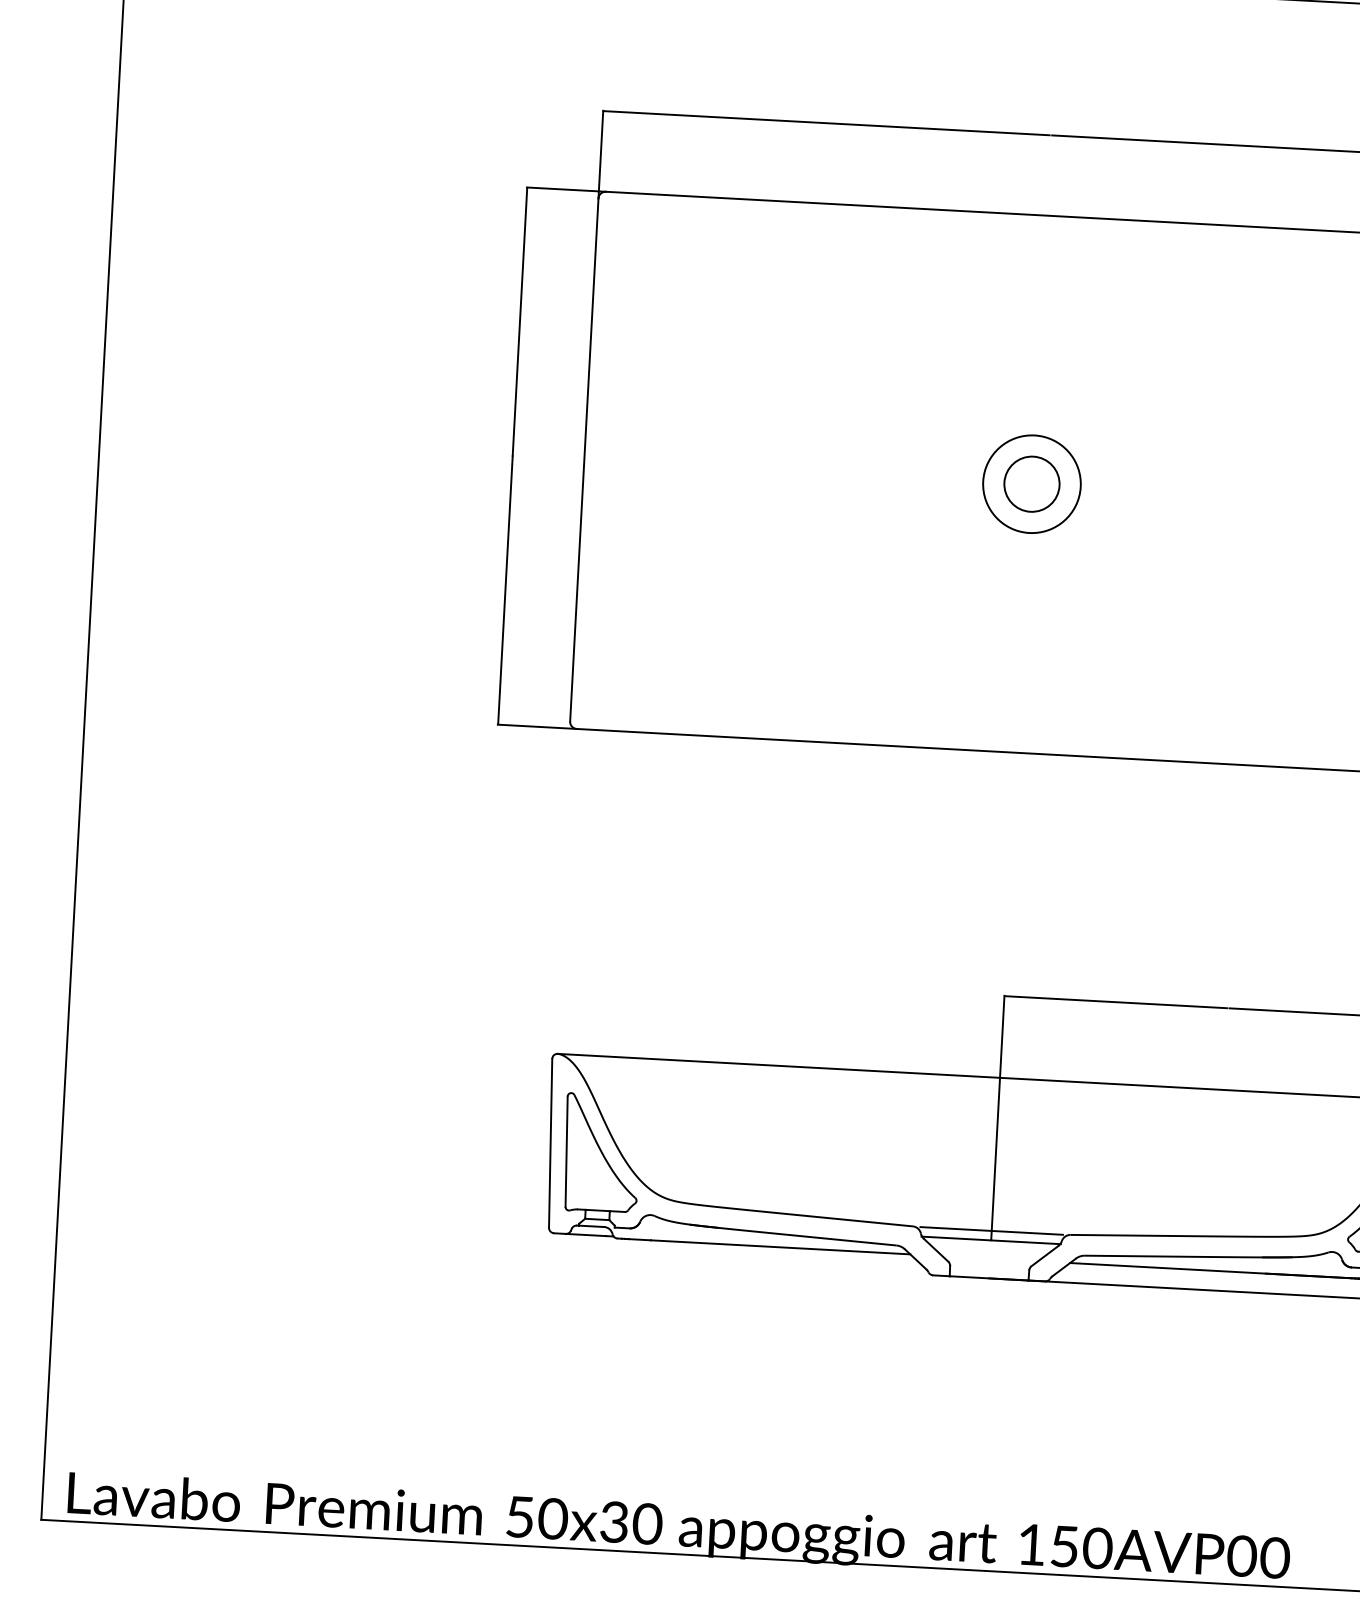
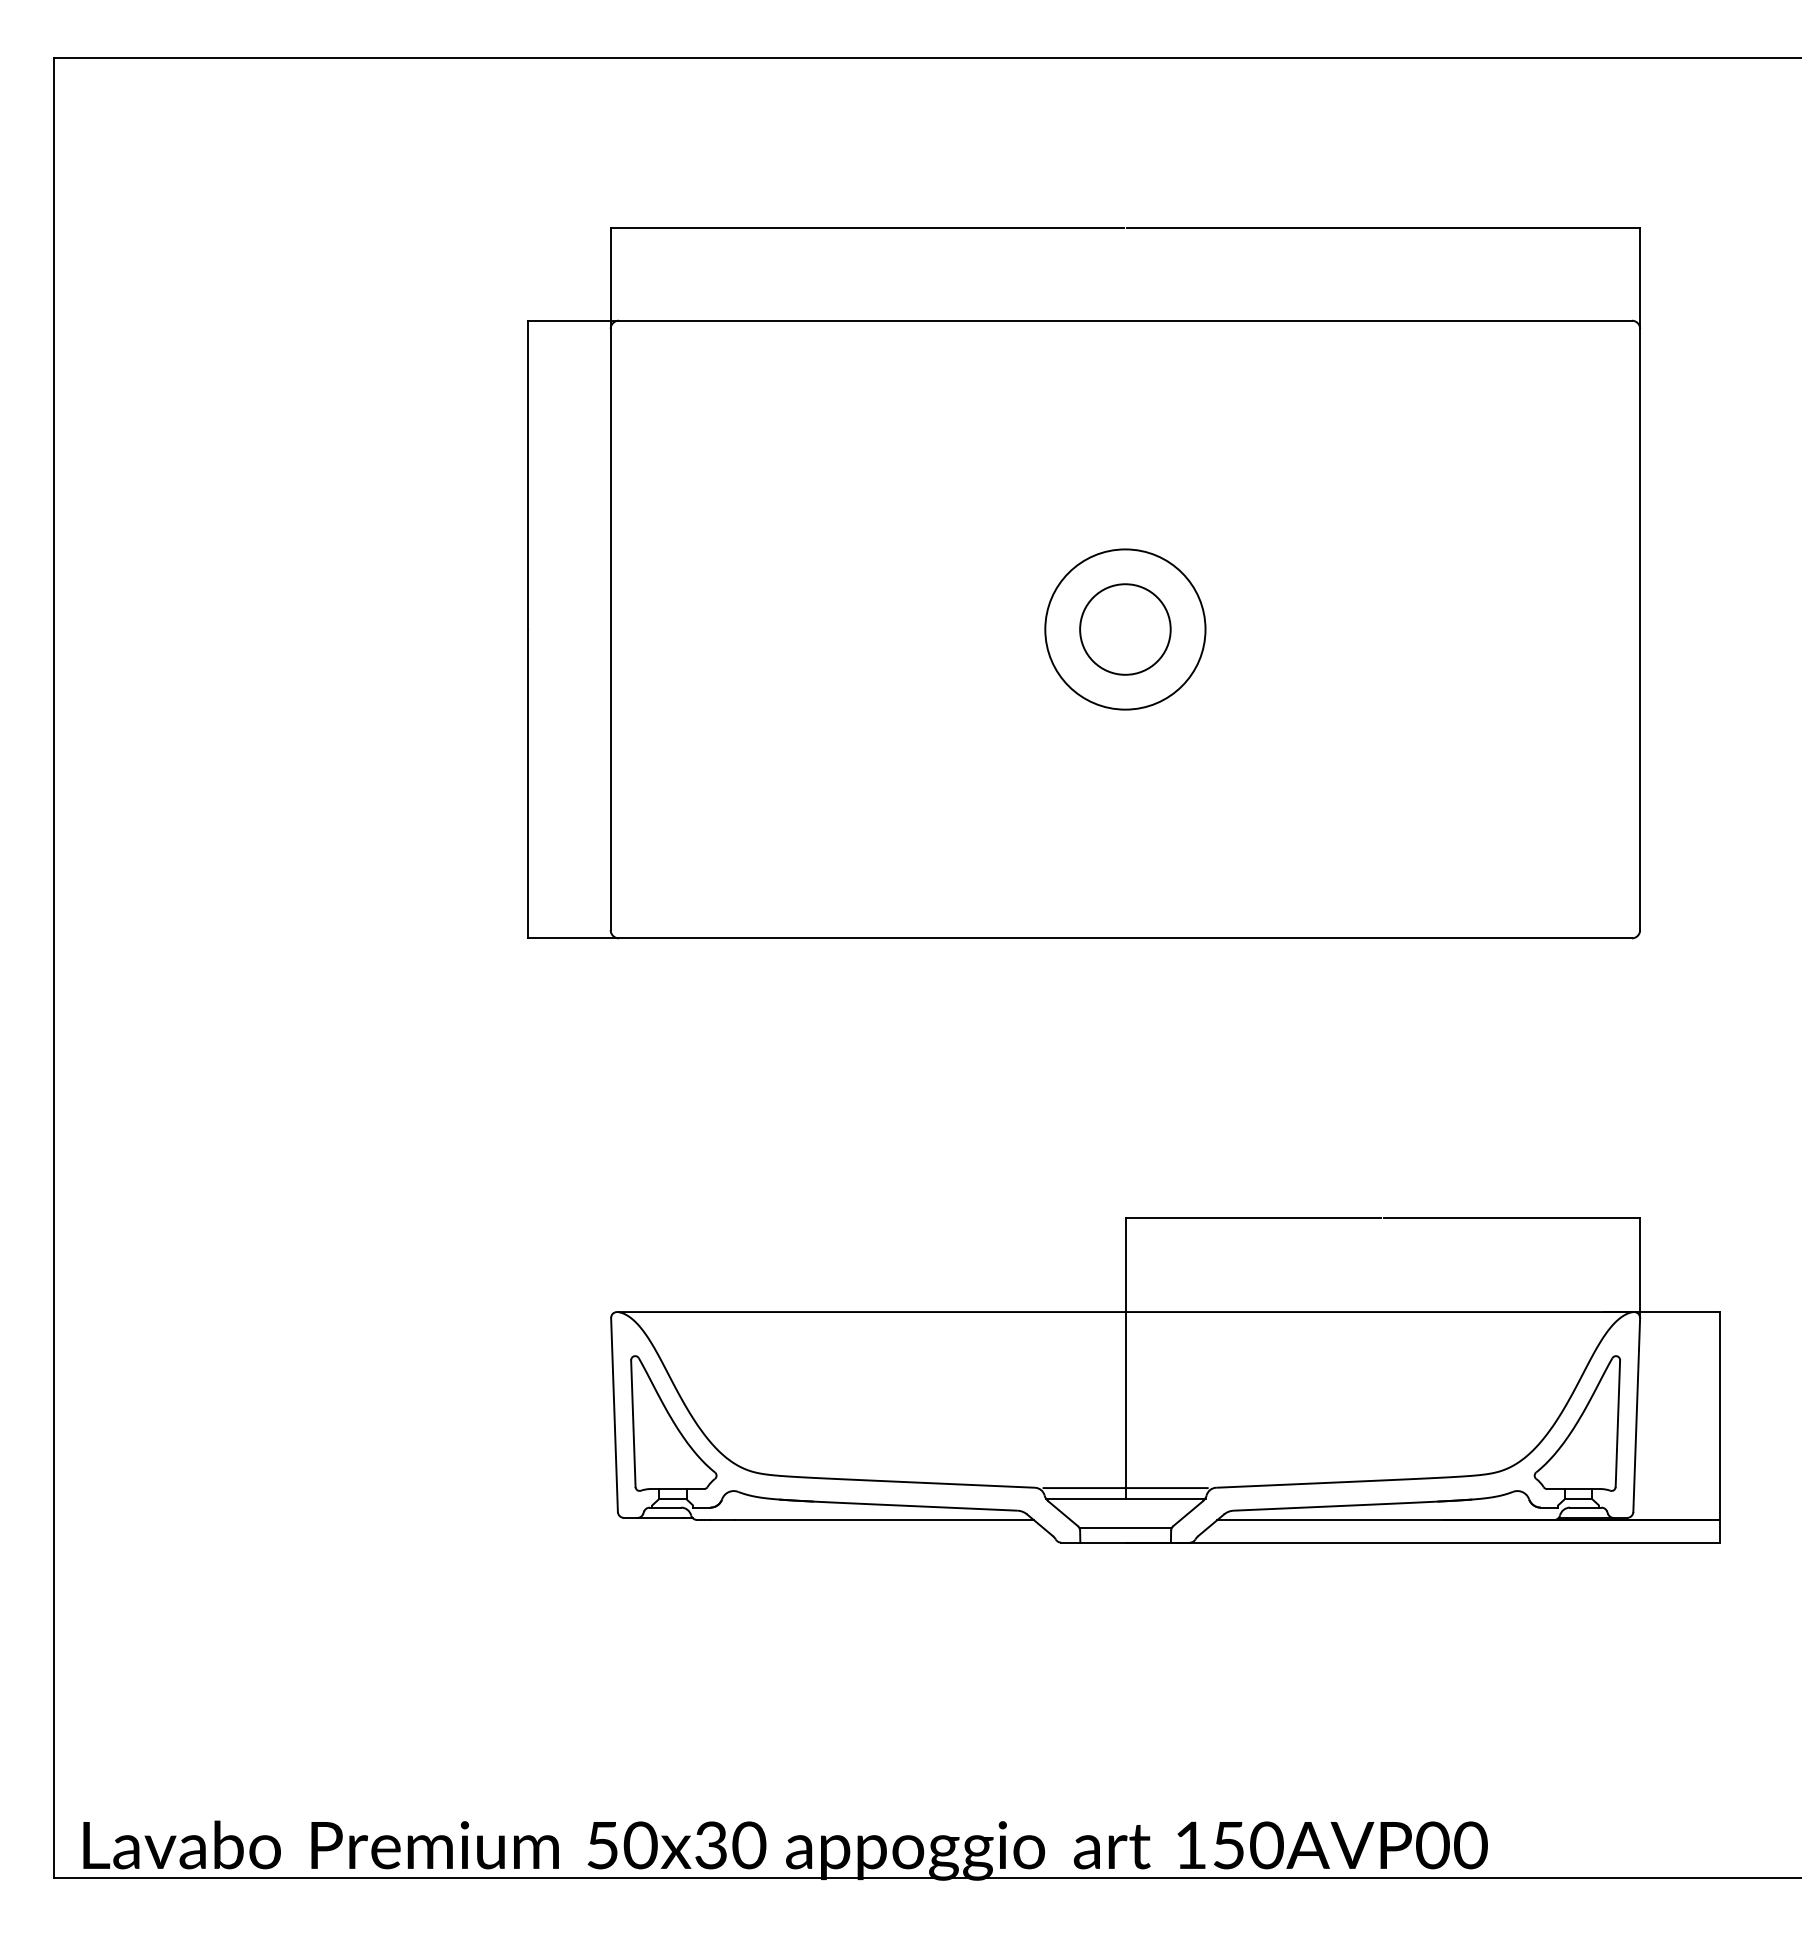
circle: (1032, 484) -> (1125, 629), size x1.43
circle: (1032, 484) -> (1125, 629), size x1.43
line: (989, 1265) -> (1125, 1527), added

